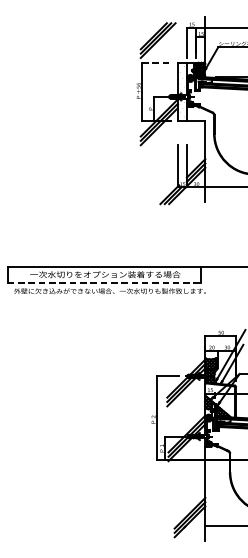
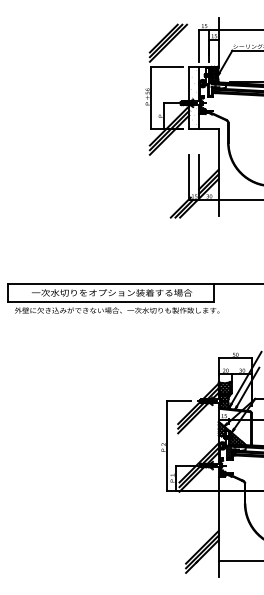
line: (156, 62) -> (166, 66), dashed -> solid
line: (104, 283) -> (111, 302), dashed -> solid

